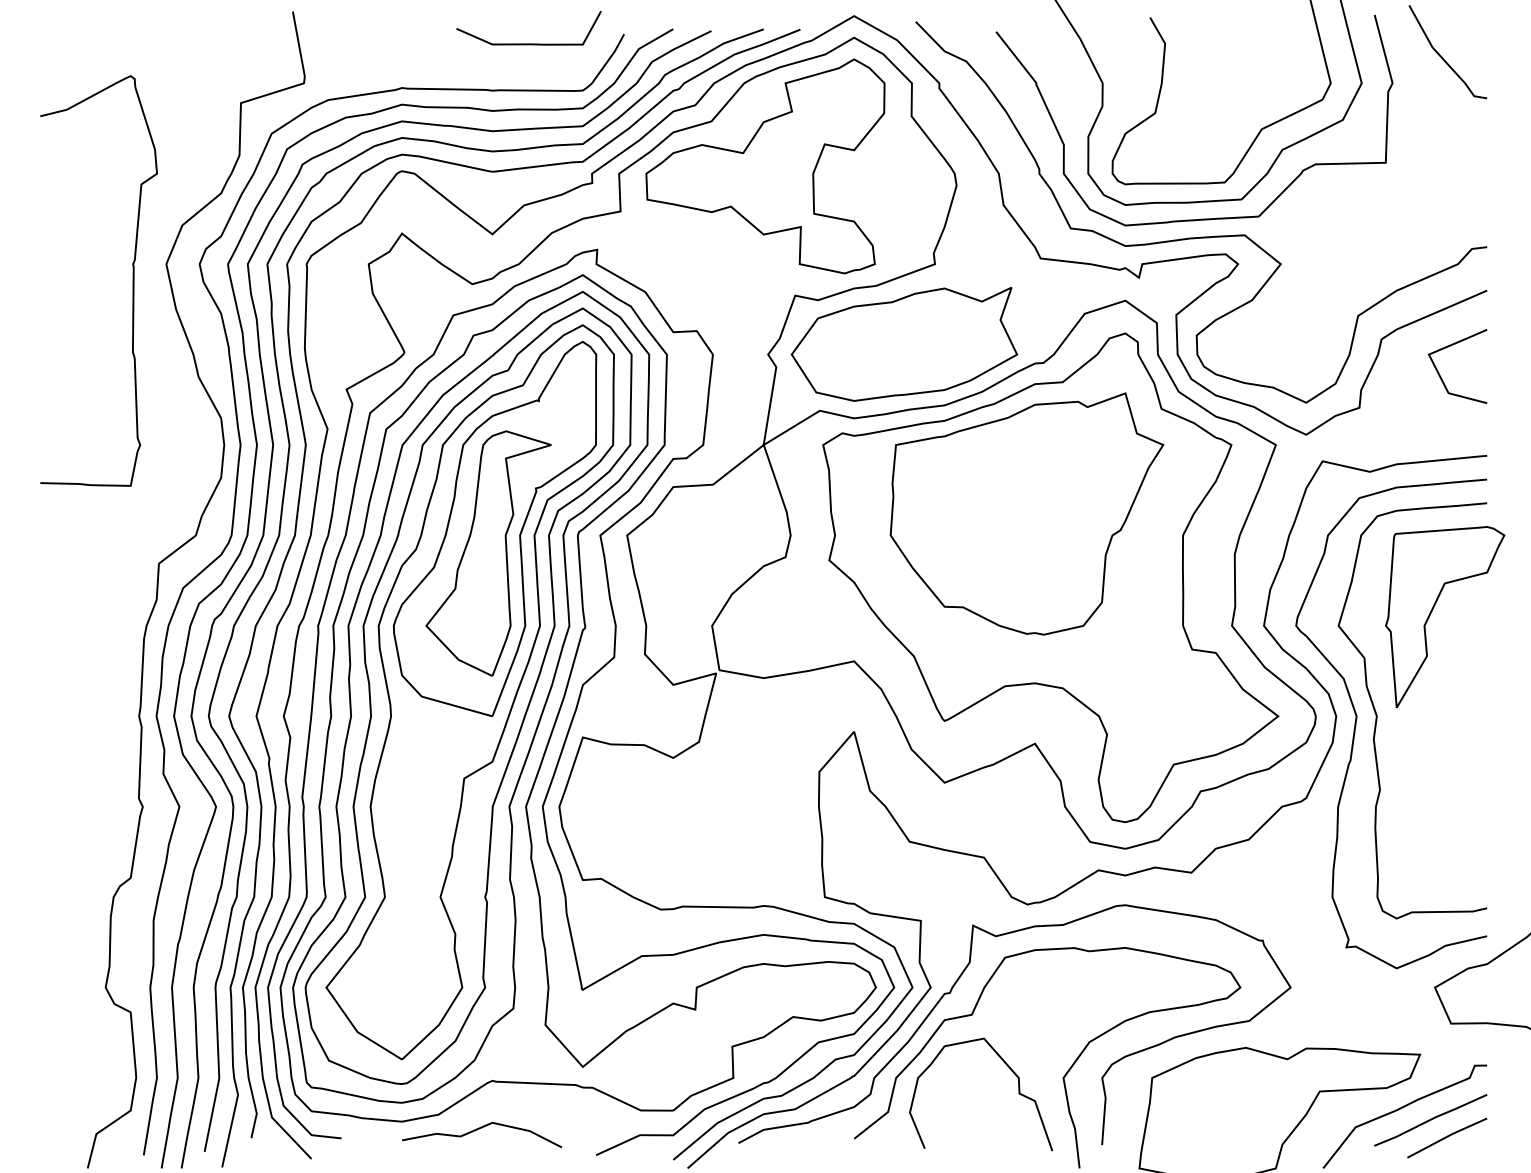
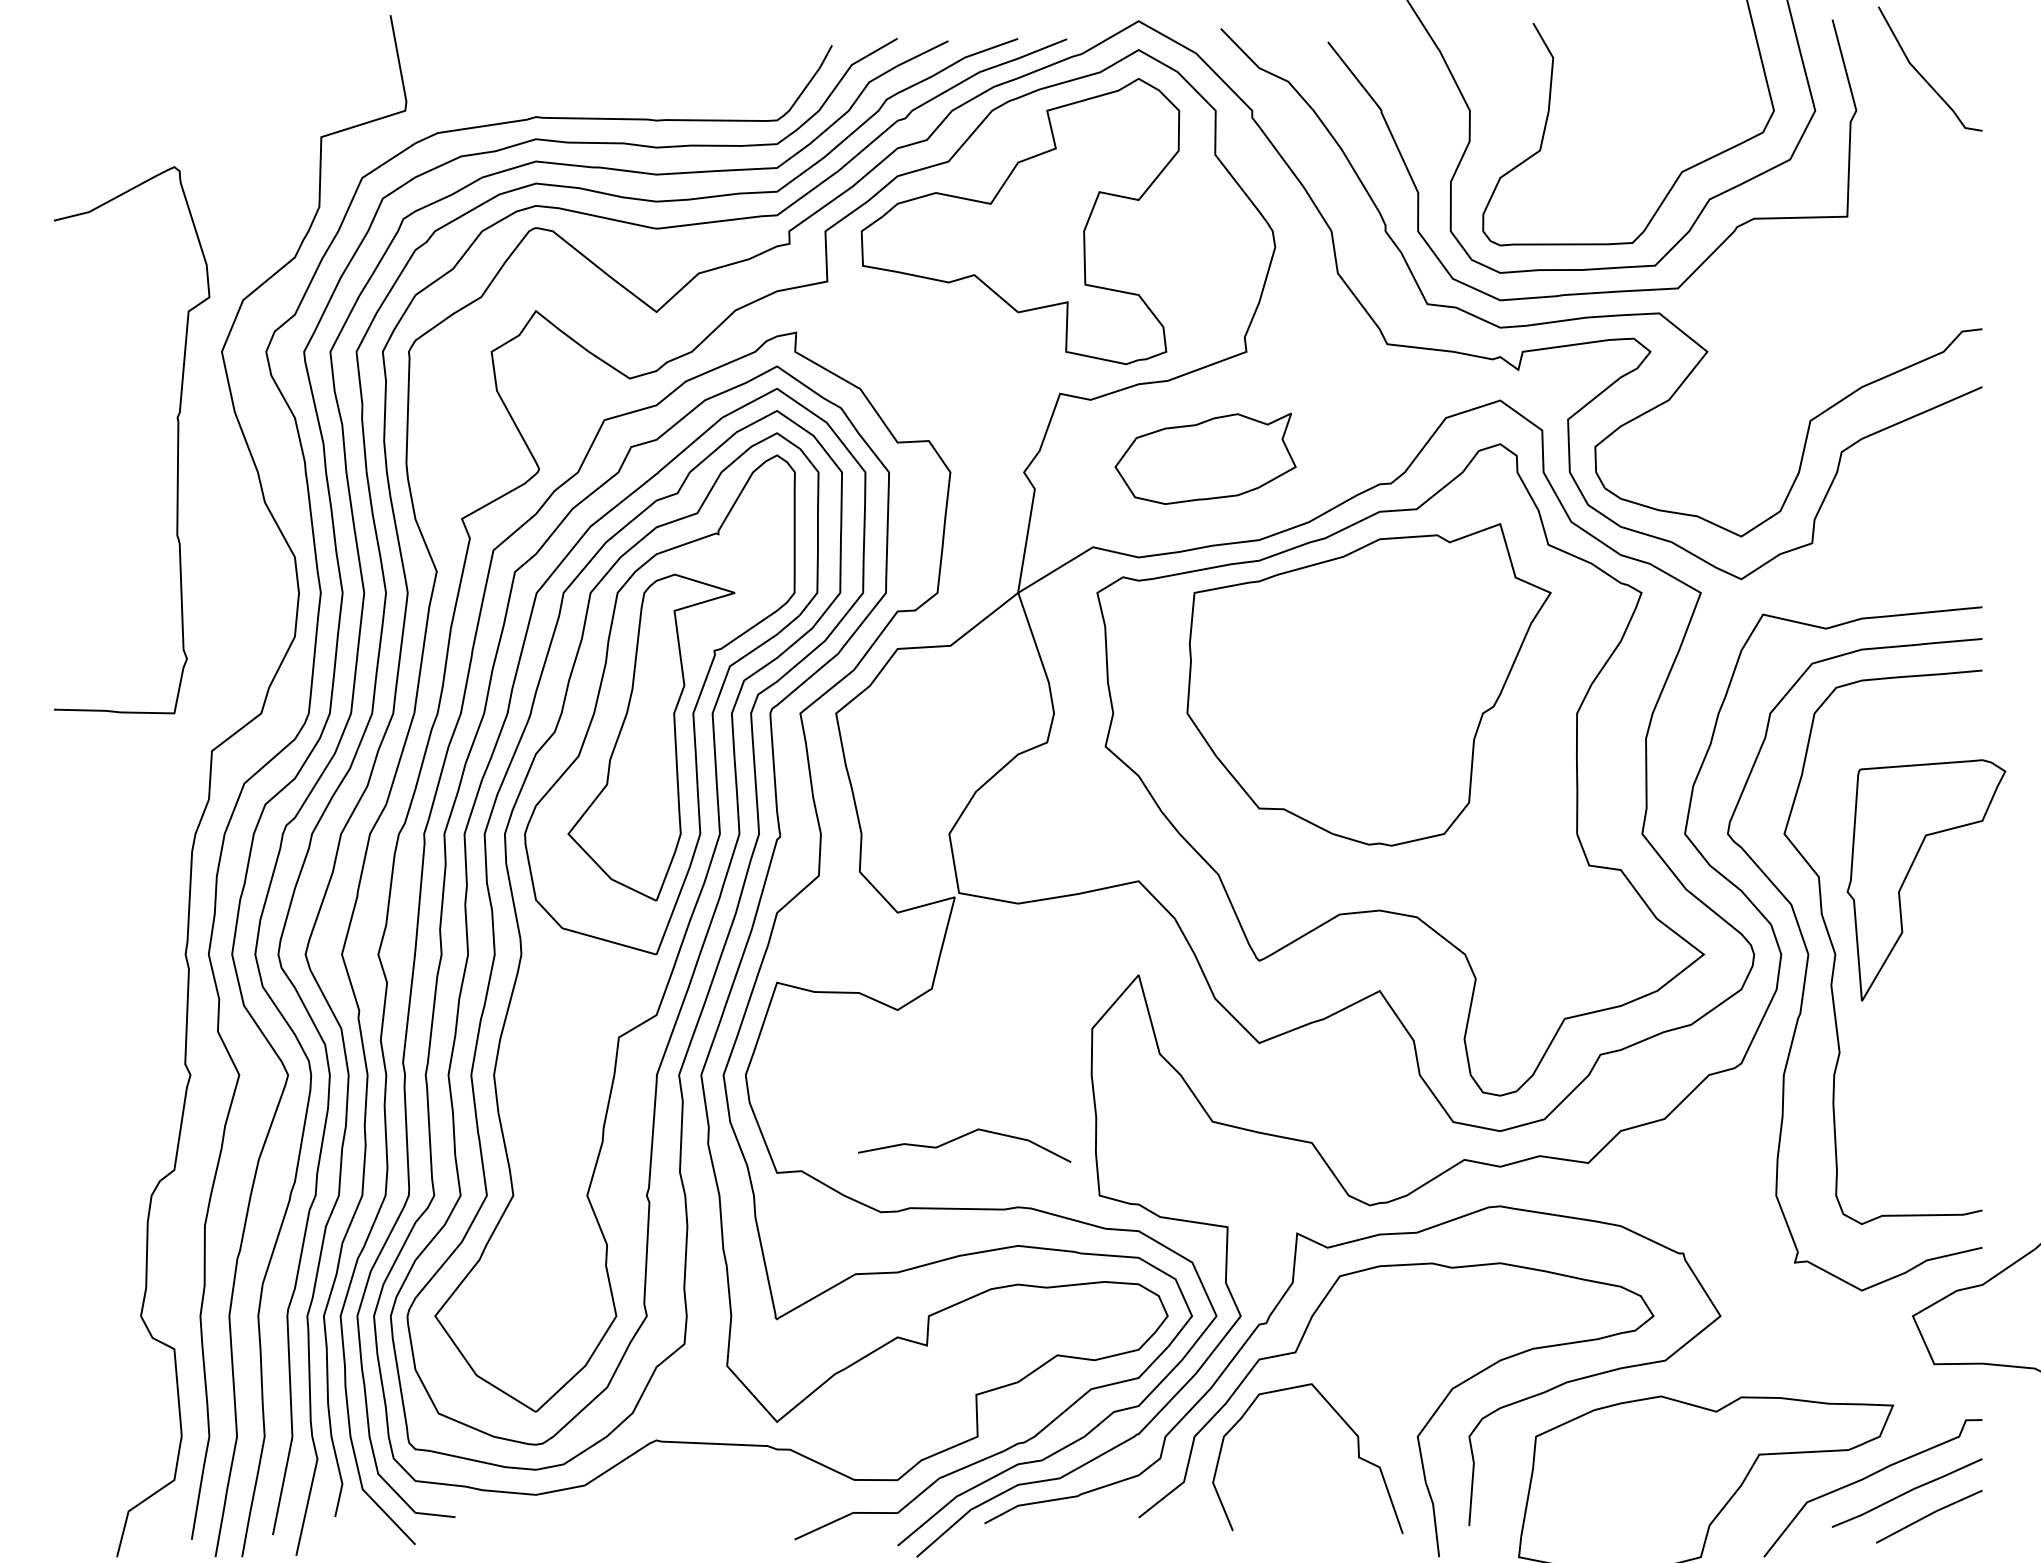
curve: (528, 43) -> (704, 57), removed
curve: (133, 281) -> (177, 440), moved
part: (904, 344) -> (1205, 458), size x0.6
line: (1439, 374) -> (1919, 498), removed
part: (1432, 611) -> (1909, 872), moved
curve: (478, 1129) -> (960, 1138), moved

